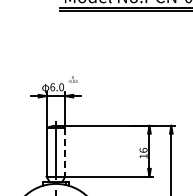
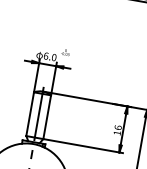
line: (65, 153) -> (47, 118), dashed -> solid

